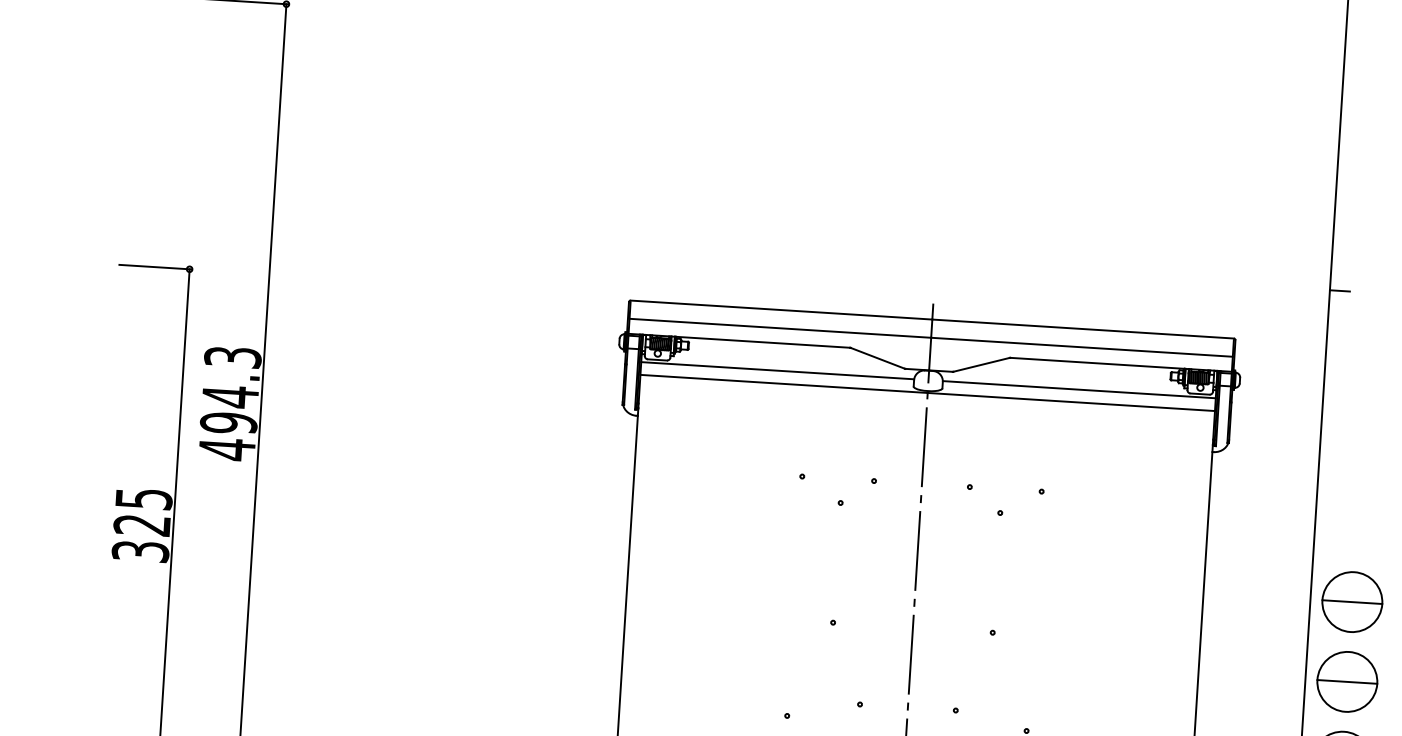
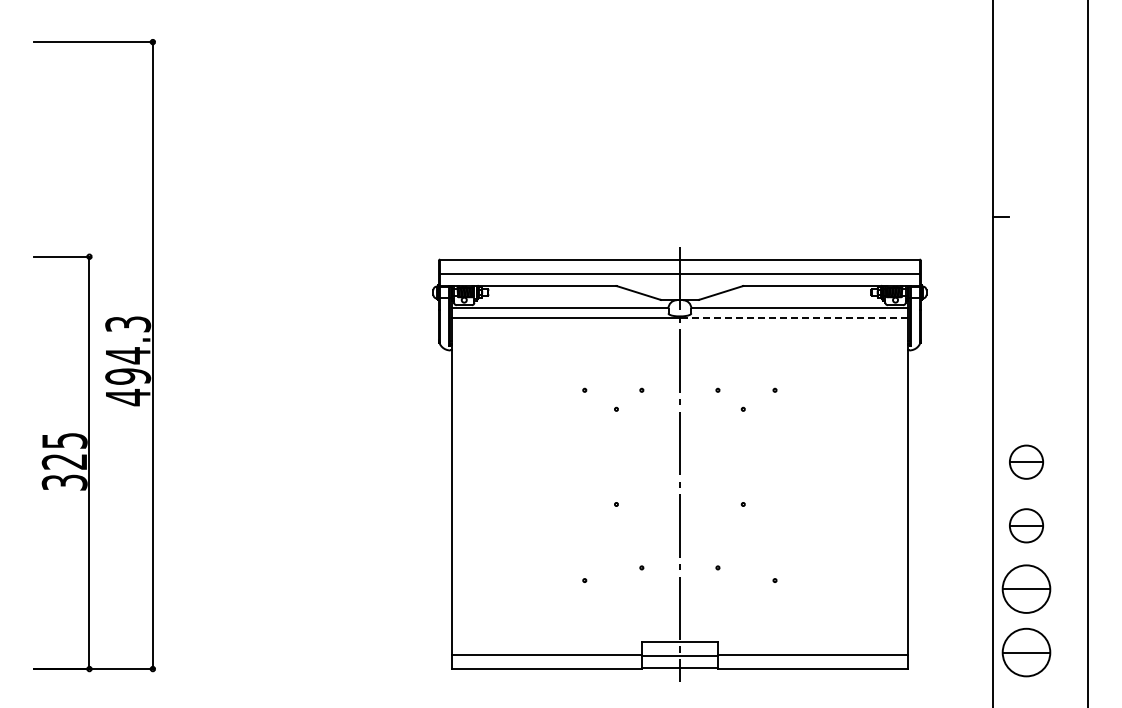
line: (1070, 401) -> (793, 317), solid -> dashed
part: (1352, 601) -> (1026, 461), size x0.7
part: (1347, 681) -> (1026, 525), size x0.7

